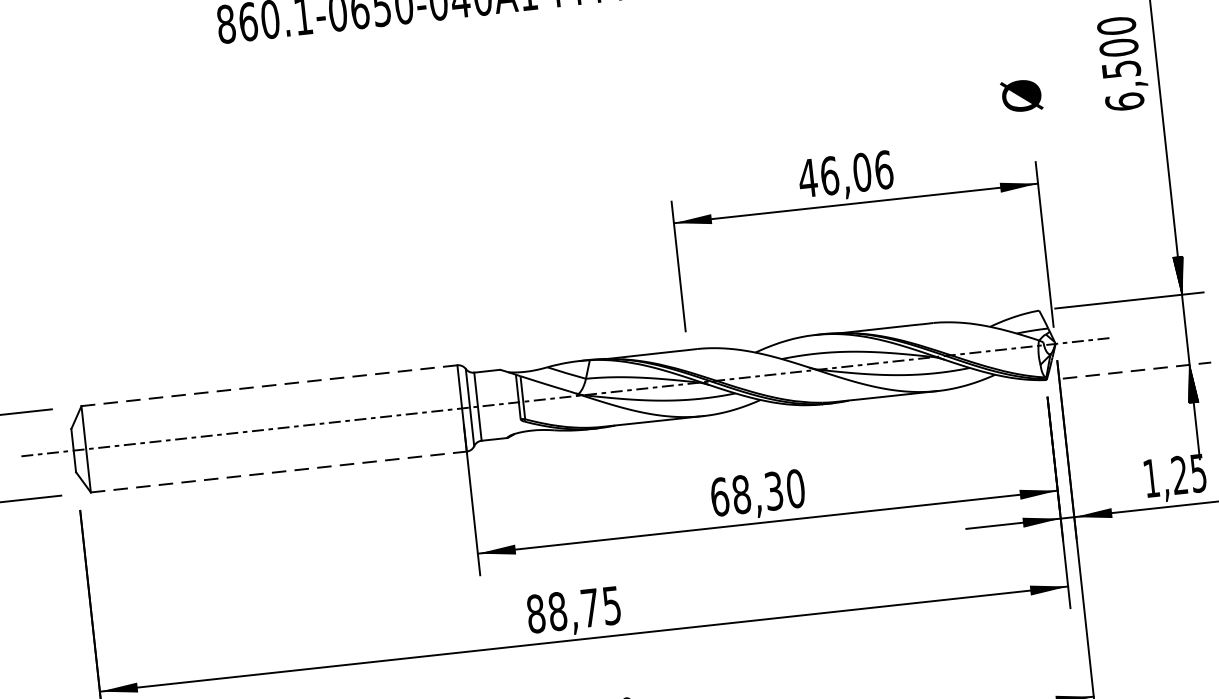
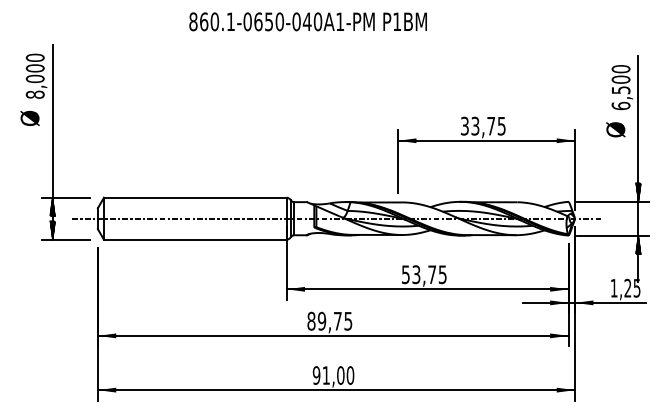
text: (1021, 95) -> (615, 129), moved
text: (844, 172) -> (482, 125), 46,06 -> 33,75
line: (1138, 369) -> (613, 235), dashed -> solid
line: (267, 385) -> (194, 197), dashed -> solid
line: (279, 471) -> (195, 239), dashed -> solid
text: (756, 492) -> (423, 274), 68,30 -> 53,75
text: (556, 612) -> (321, 321), 88,75 -> 89,75

